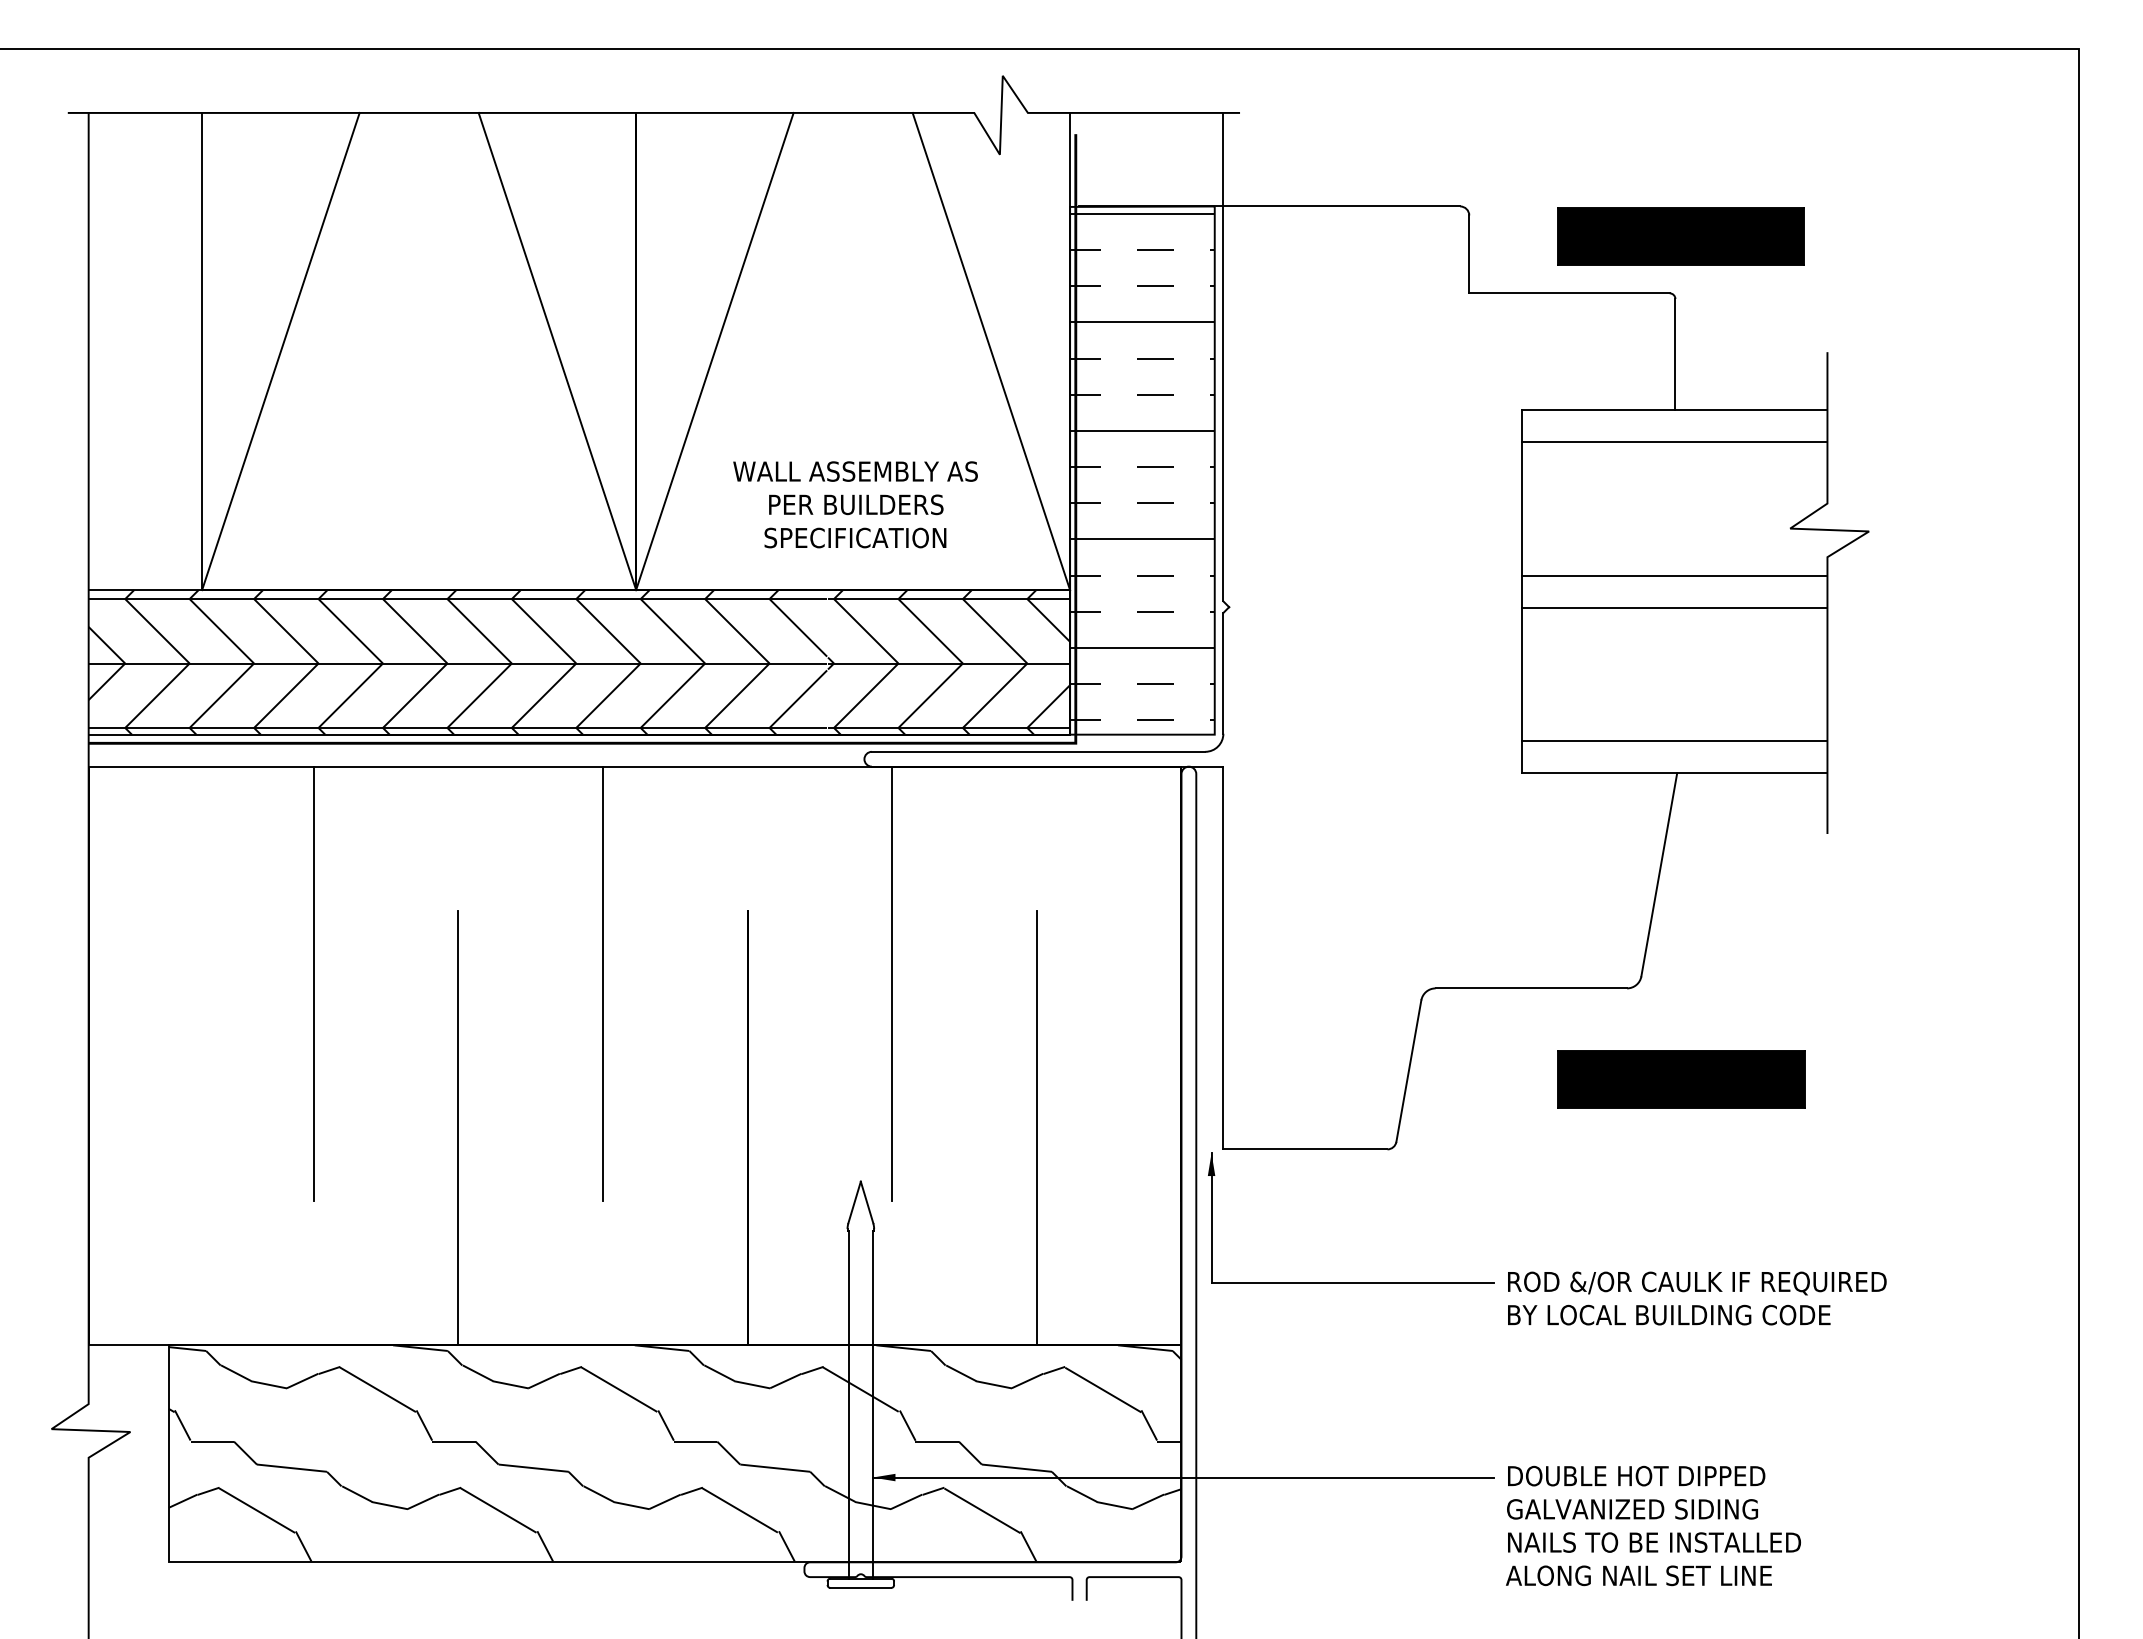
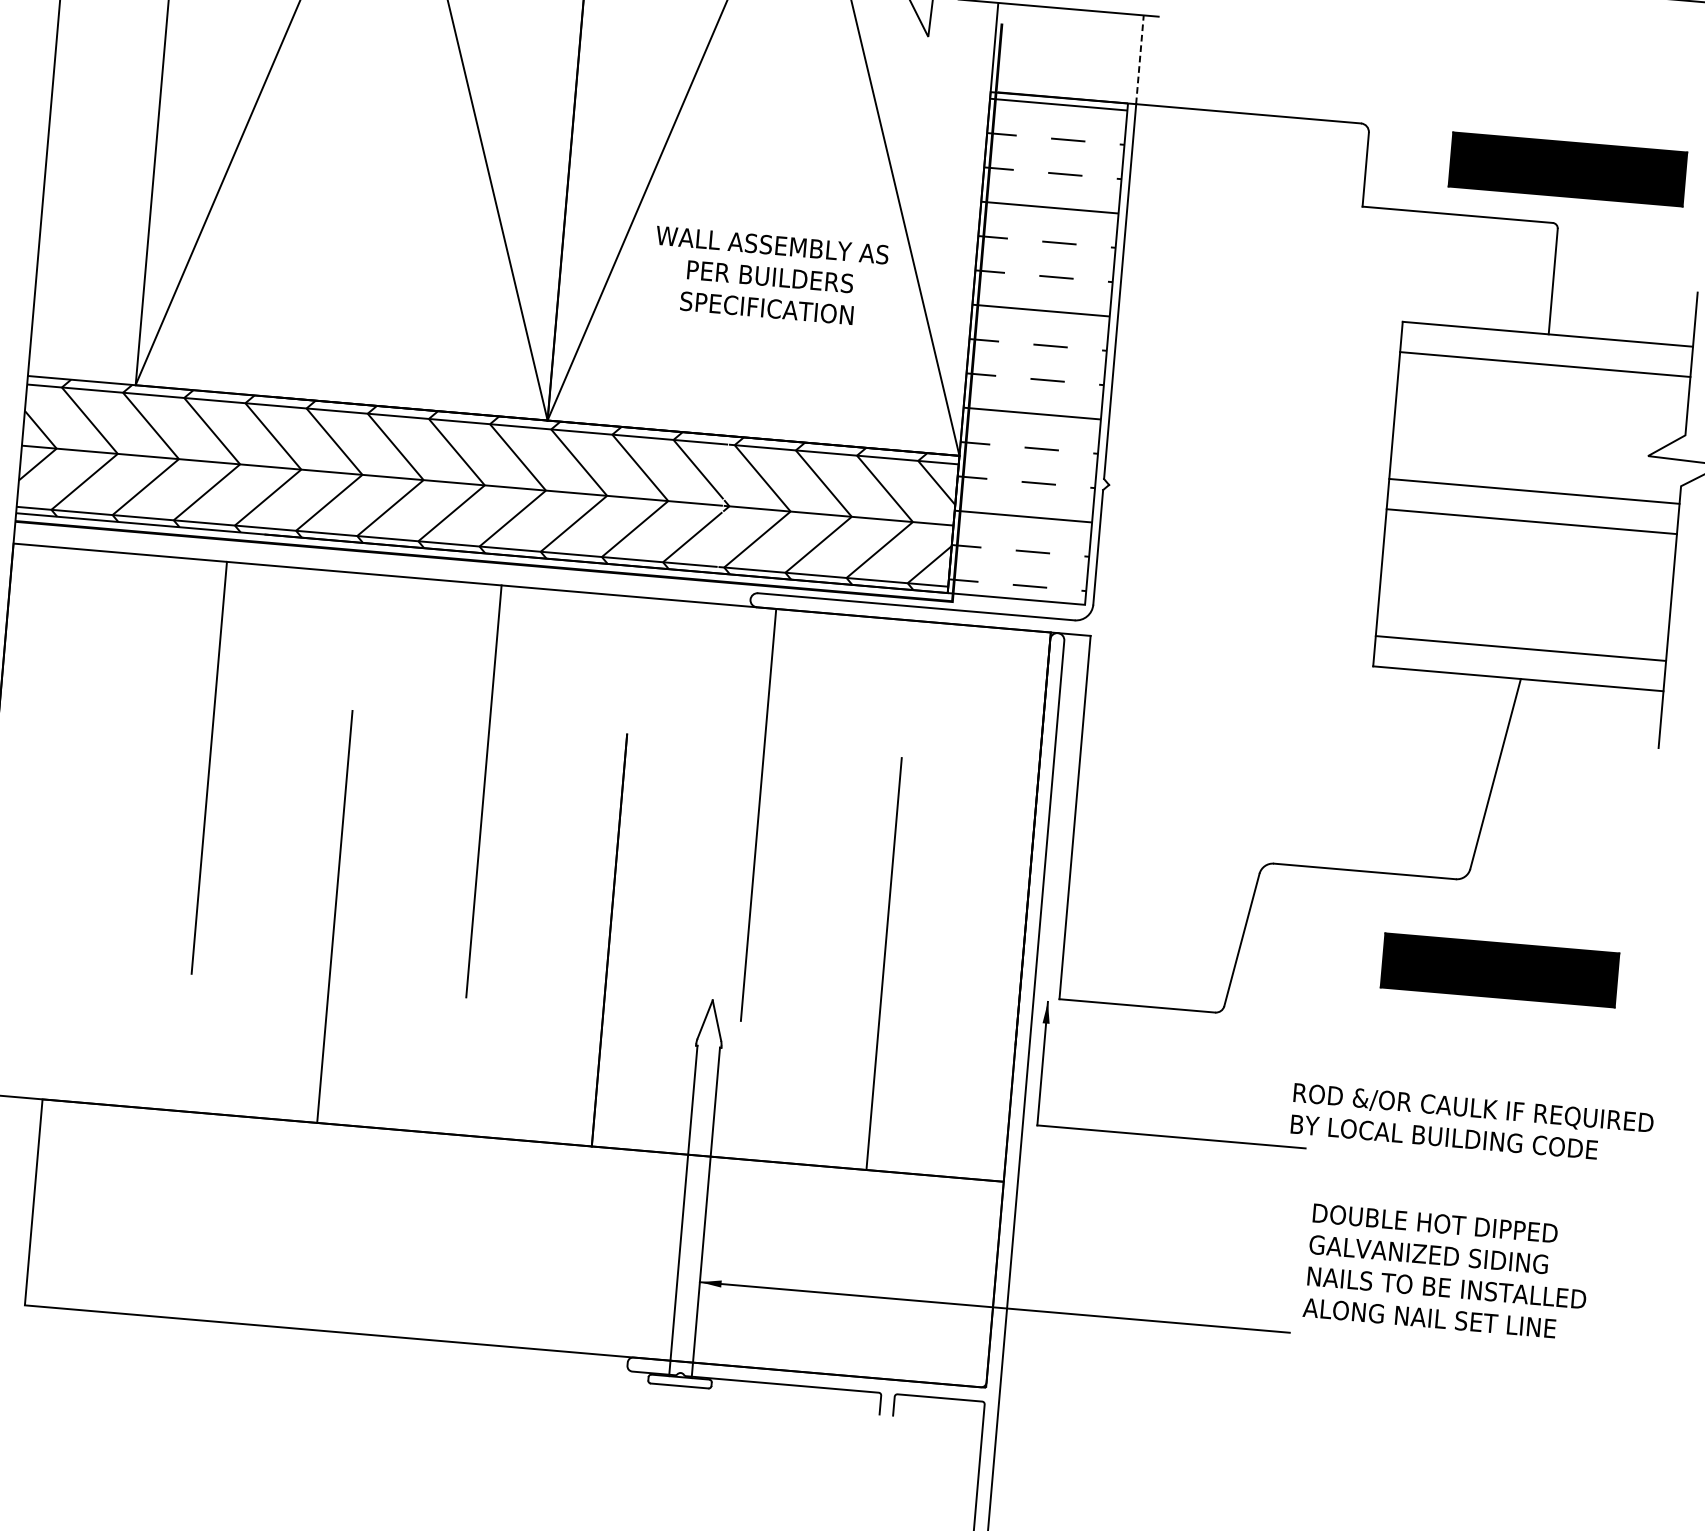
line: (1223, 159) -> (1140, 59), solid -> dashed
text: (855, 504) -> (769, 276), moved
text: (1697, 1298) -> (1472, 1123), moved
hatch: (674, 1453) -> (513, 1243), removed
text: (1653, 1525) -> (1447, 1271), moved

